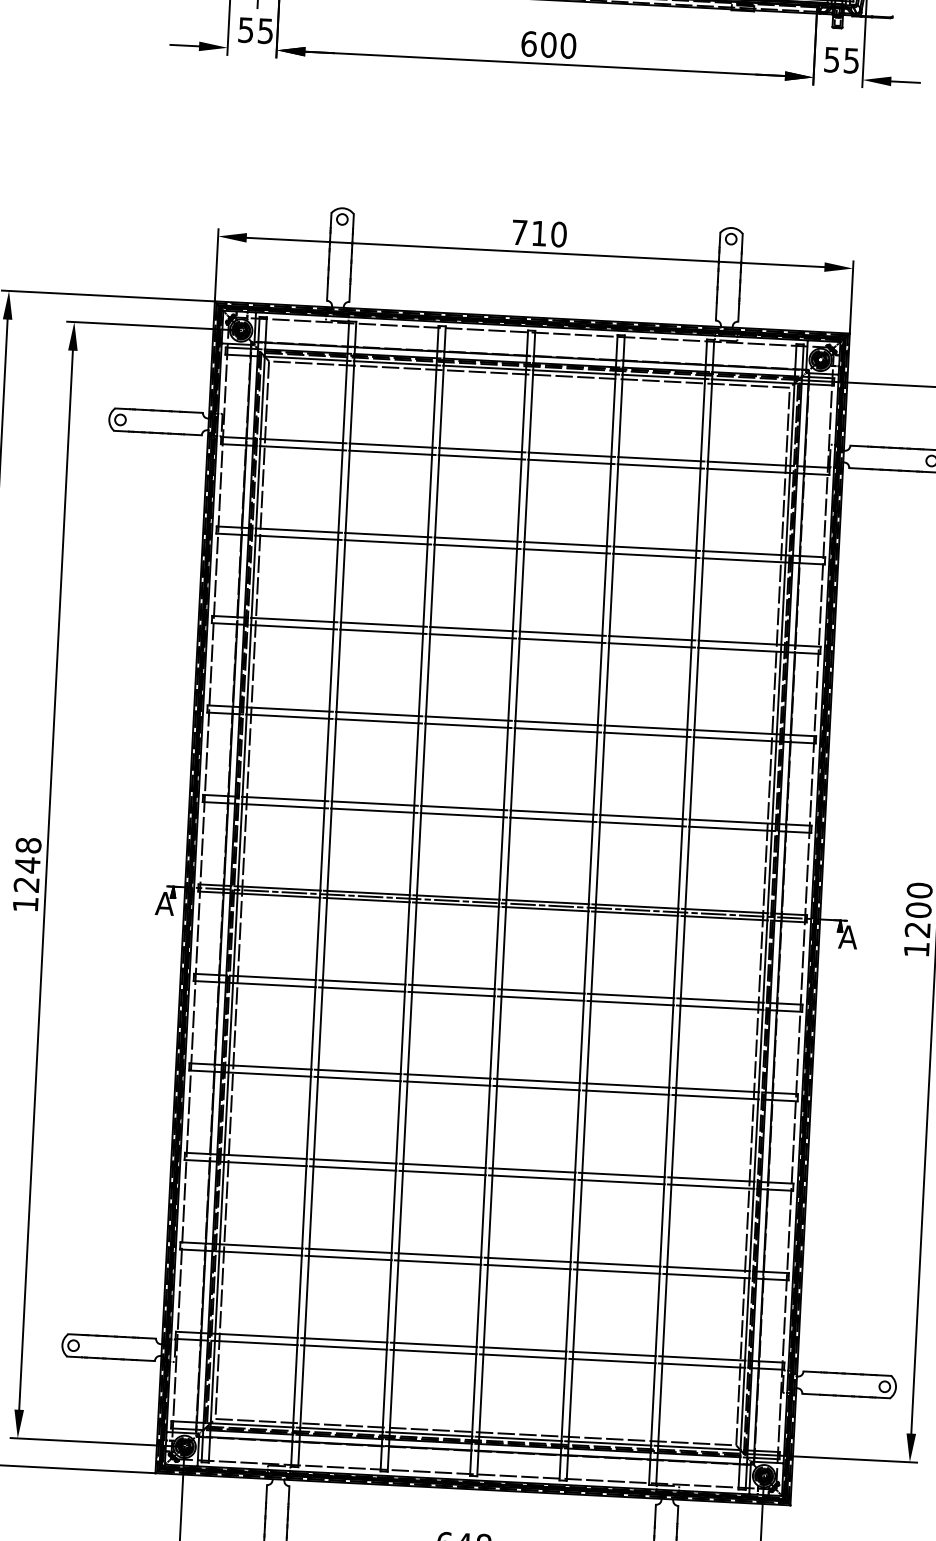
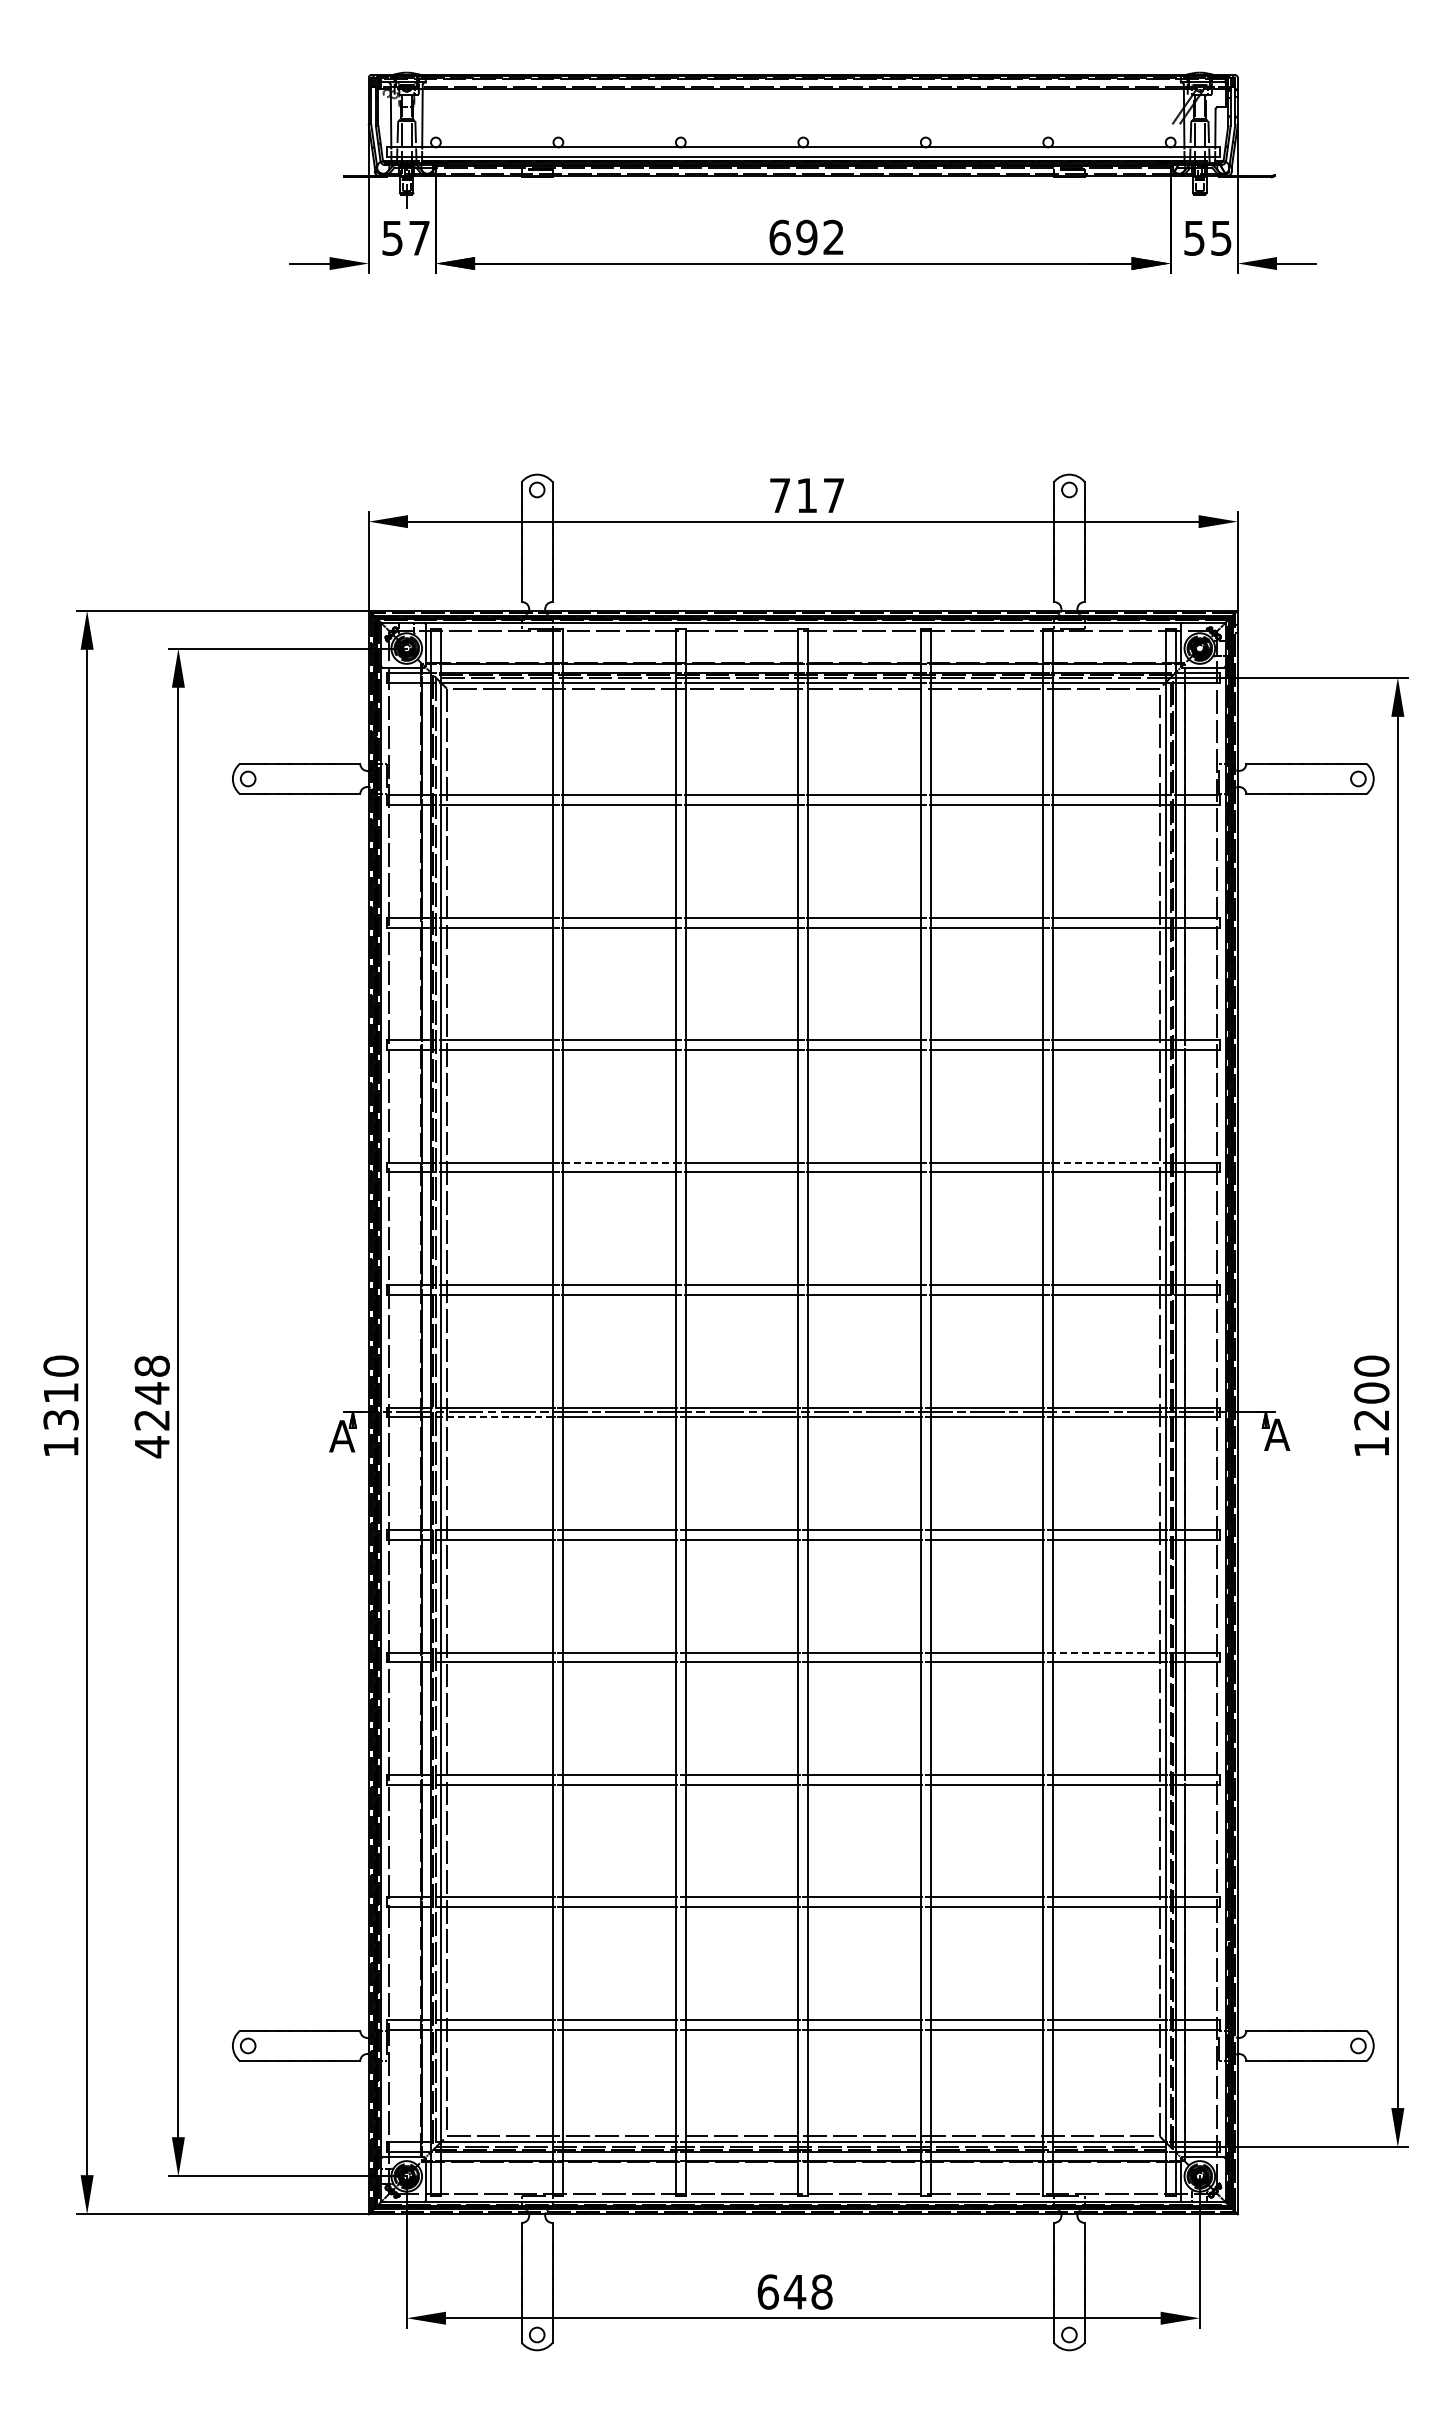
text: (265, 31) -> (419, 238), 55 -> 57
text: (558, 45) -> (820, 237), 600 -> 692
text: (558, 234) -> (833, 495), 710 -> 717
line: (378, 713) -> (620, 1162), solid -> dashed
line: (735, 732) -> (1109, 1162), solid -> dashed
line: (278, 895) -> (496, 1417), solid -> dashed
text: (25, 904) -> (152, 1447), 1248 -> 4248
line: (716, 1090) -> (1108, 1652), solid -> dashed

